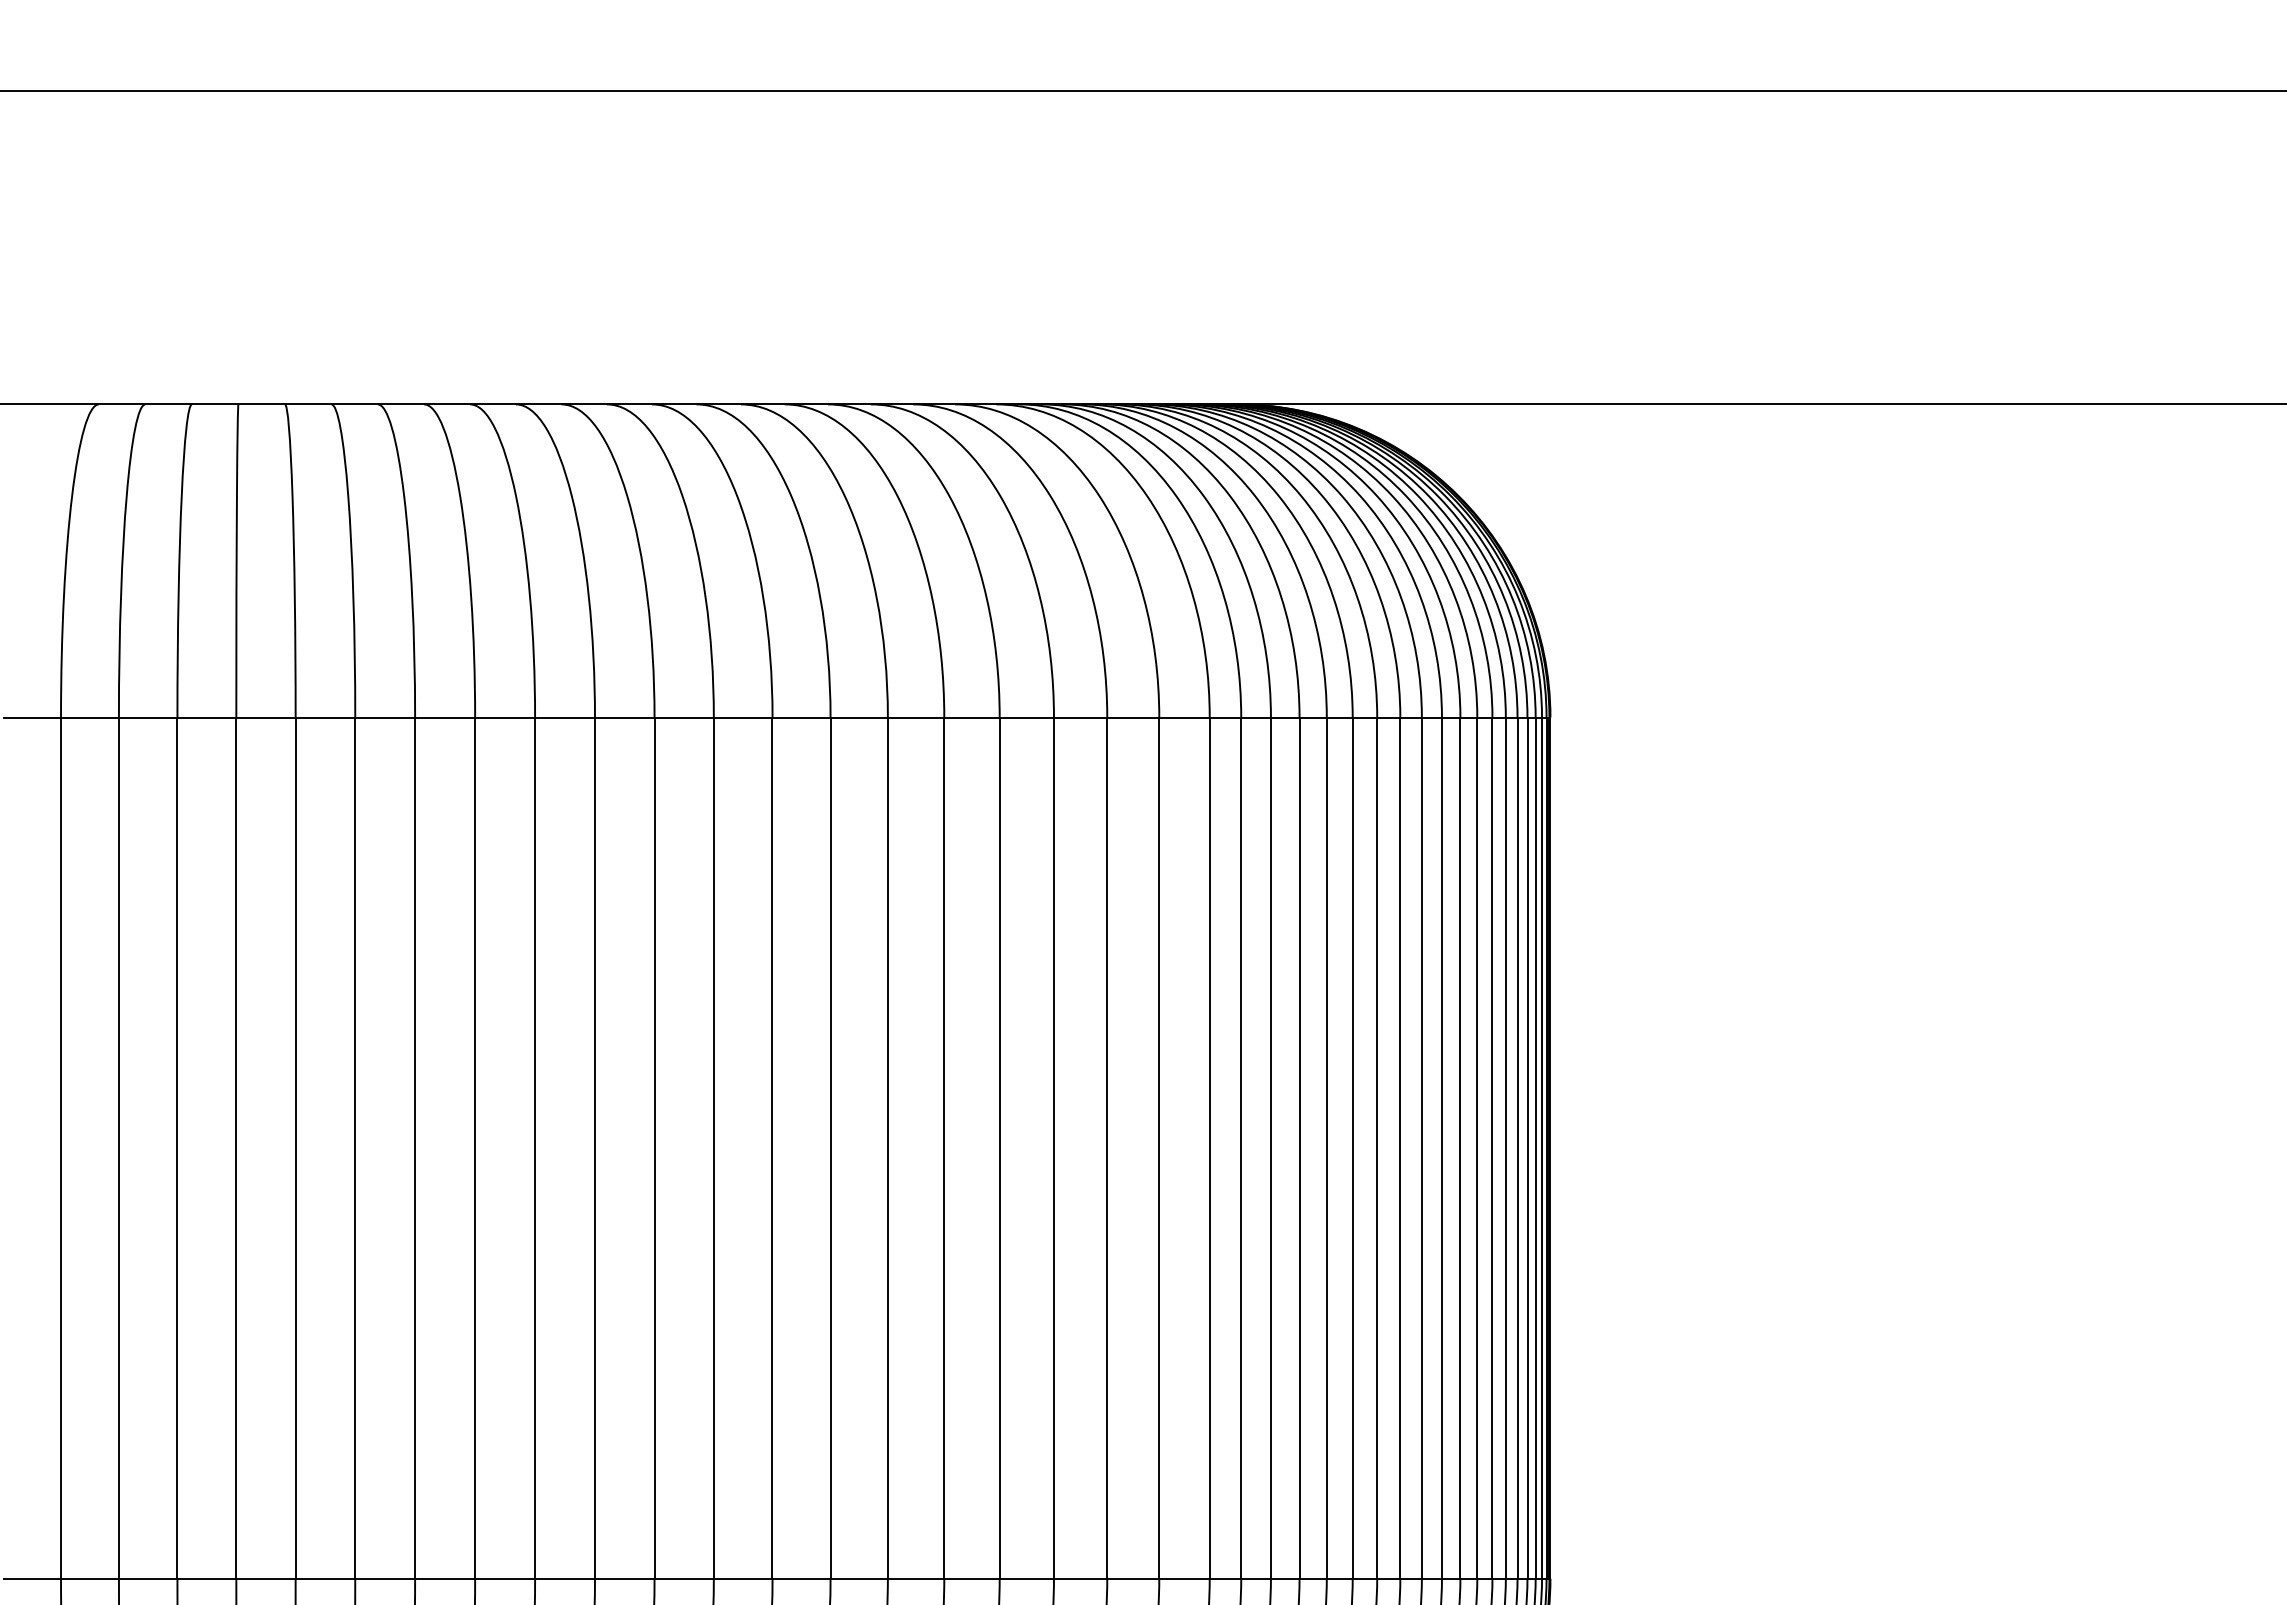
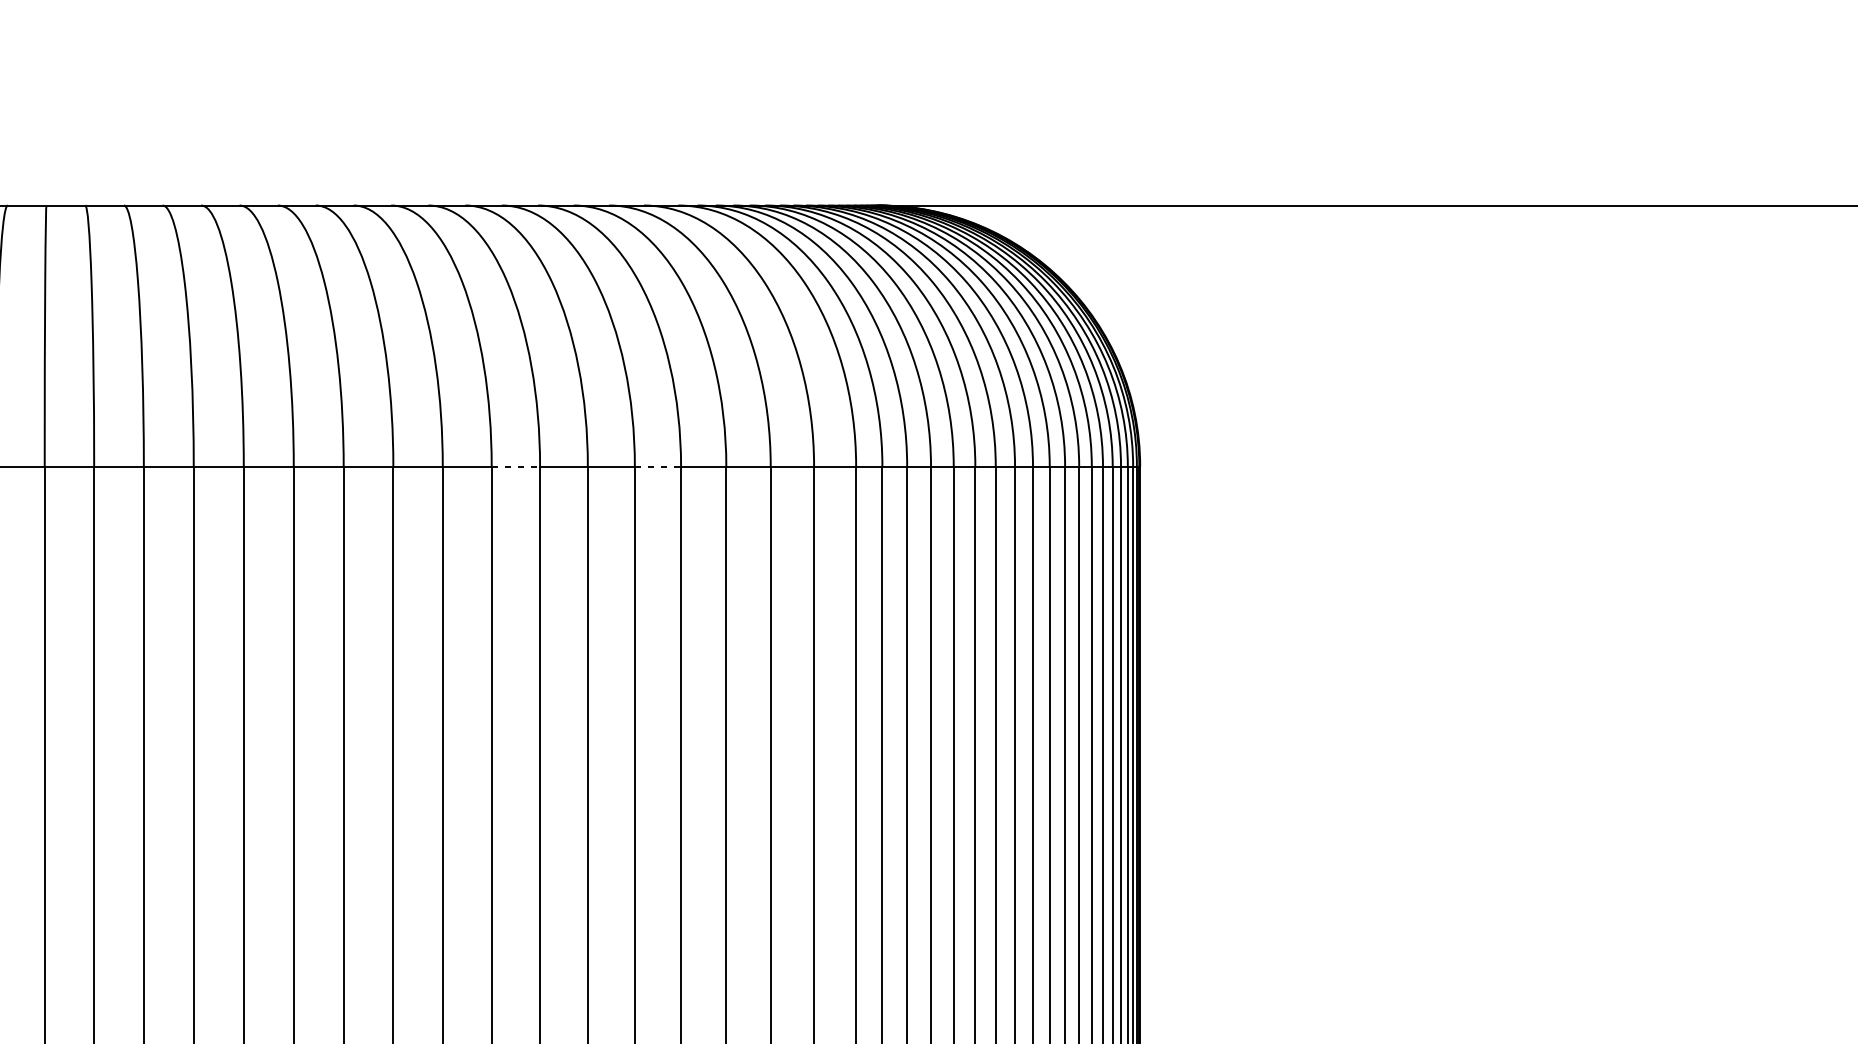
line: (802, 717) -> (516, 466), solid -> dashed
line: (971, 717) -> (657, 466), solid -> dashed

